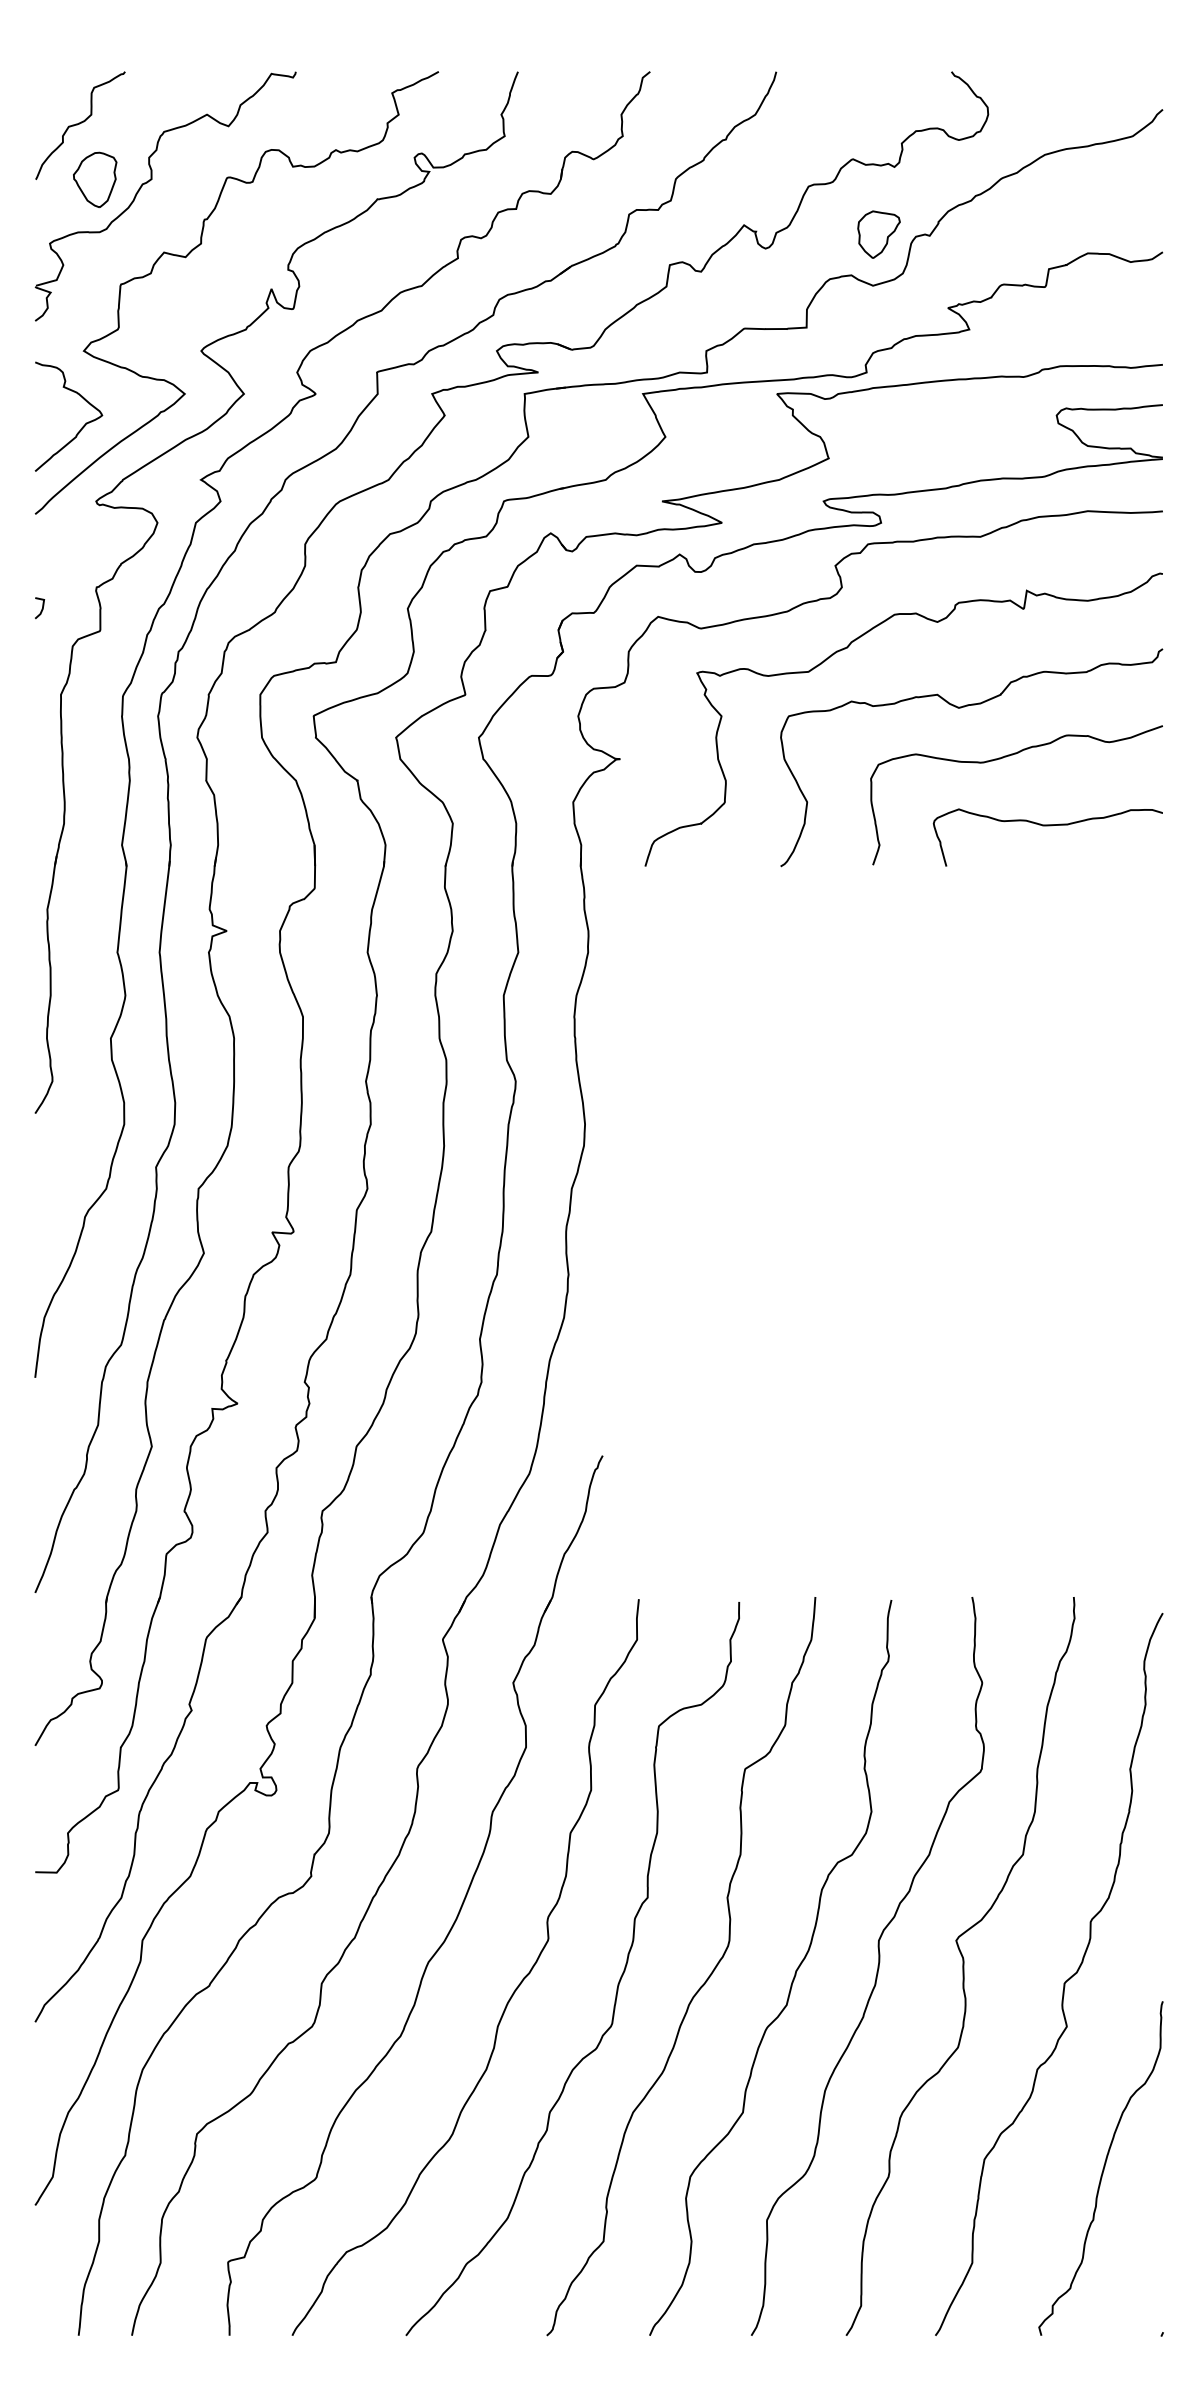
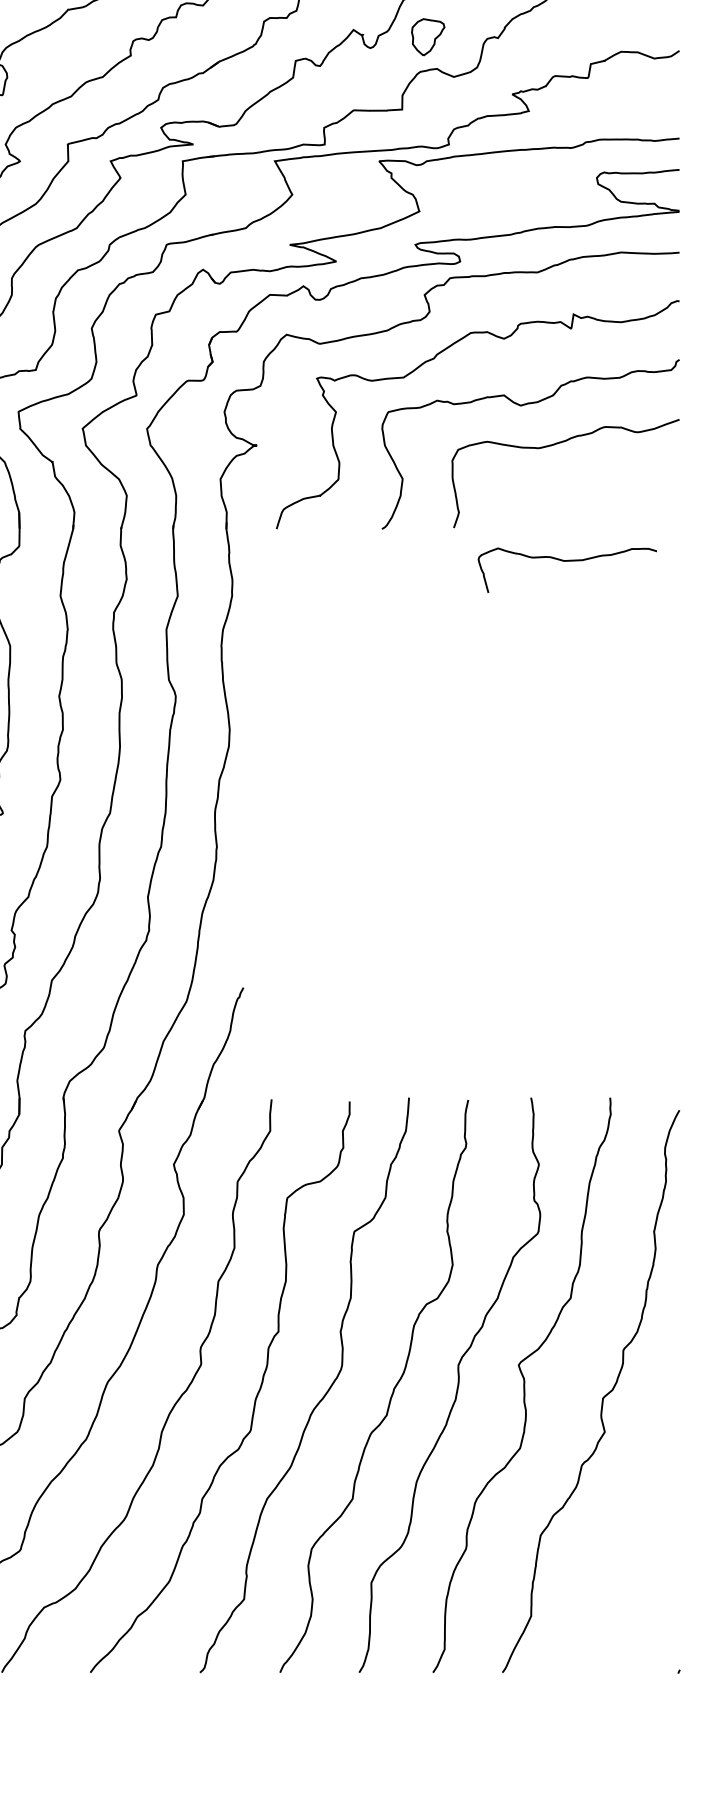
part: (878, 234) -> (427, 37), moved
curve: (1047, 826) -> (567, 561), moved
curve: (1102, 2168) -> (632, 1542), removed

